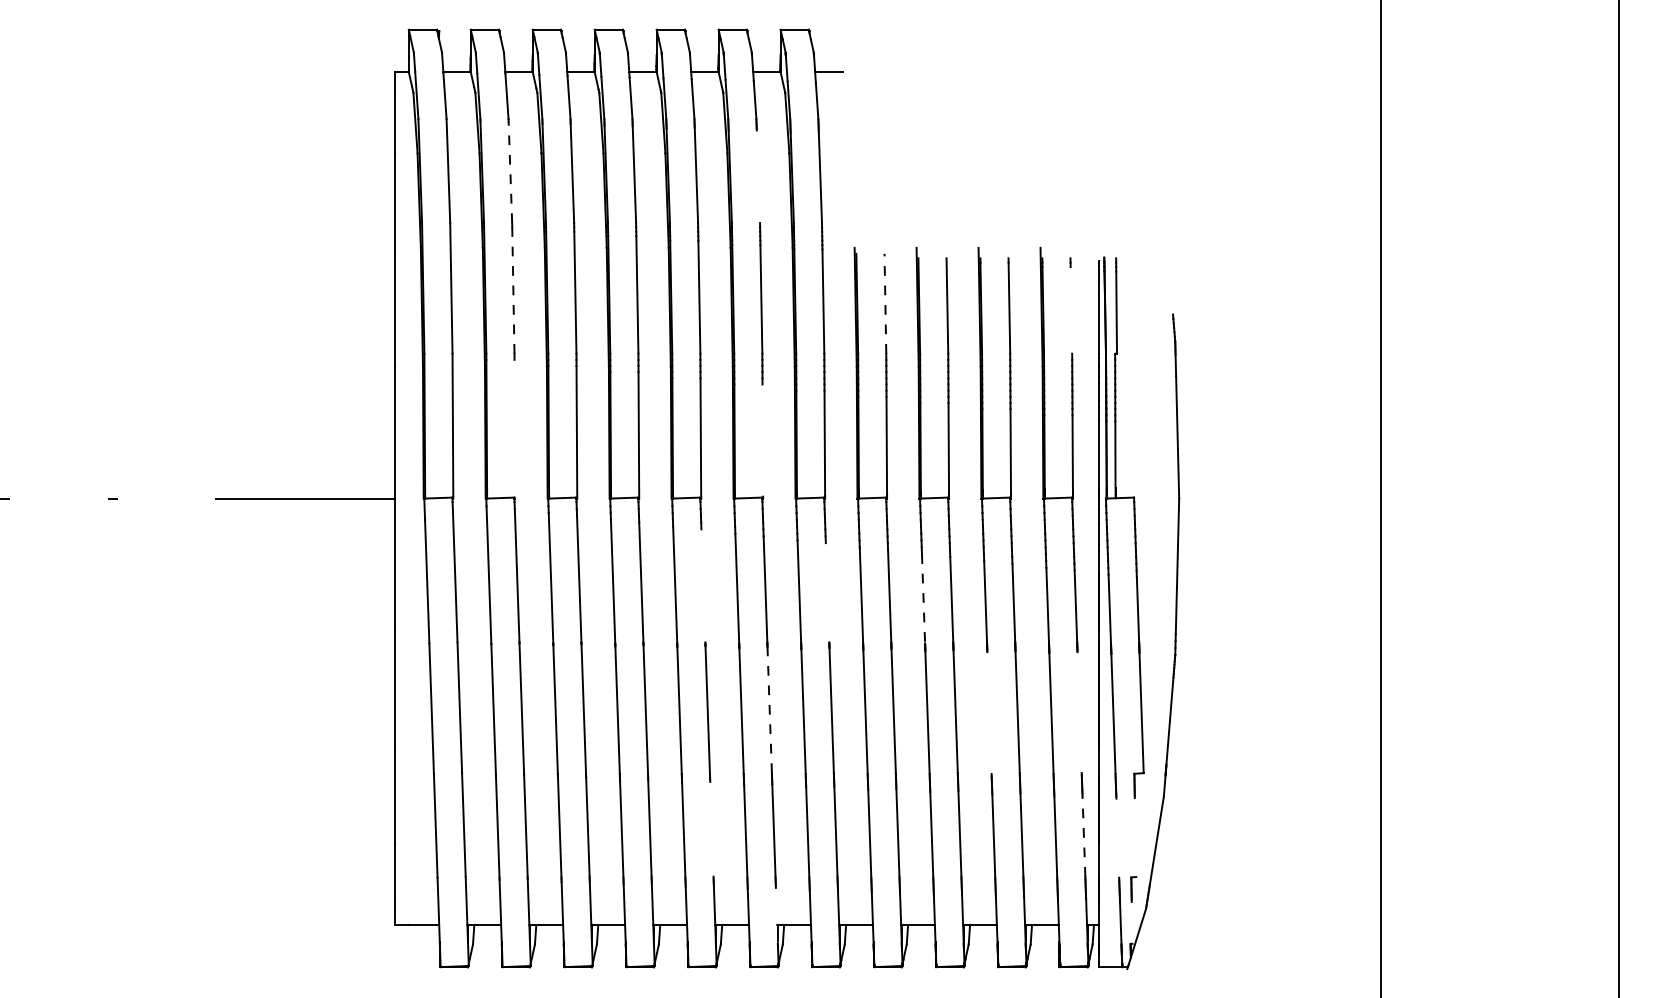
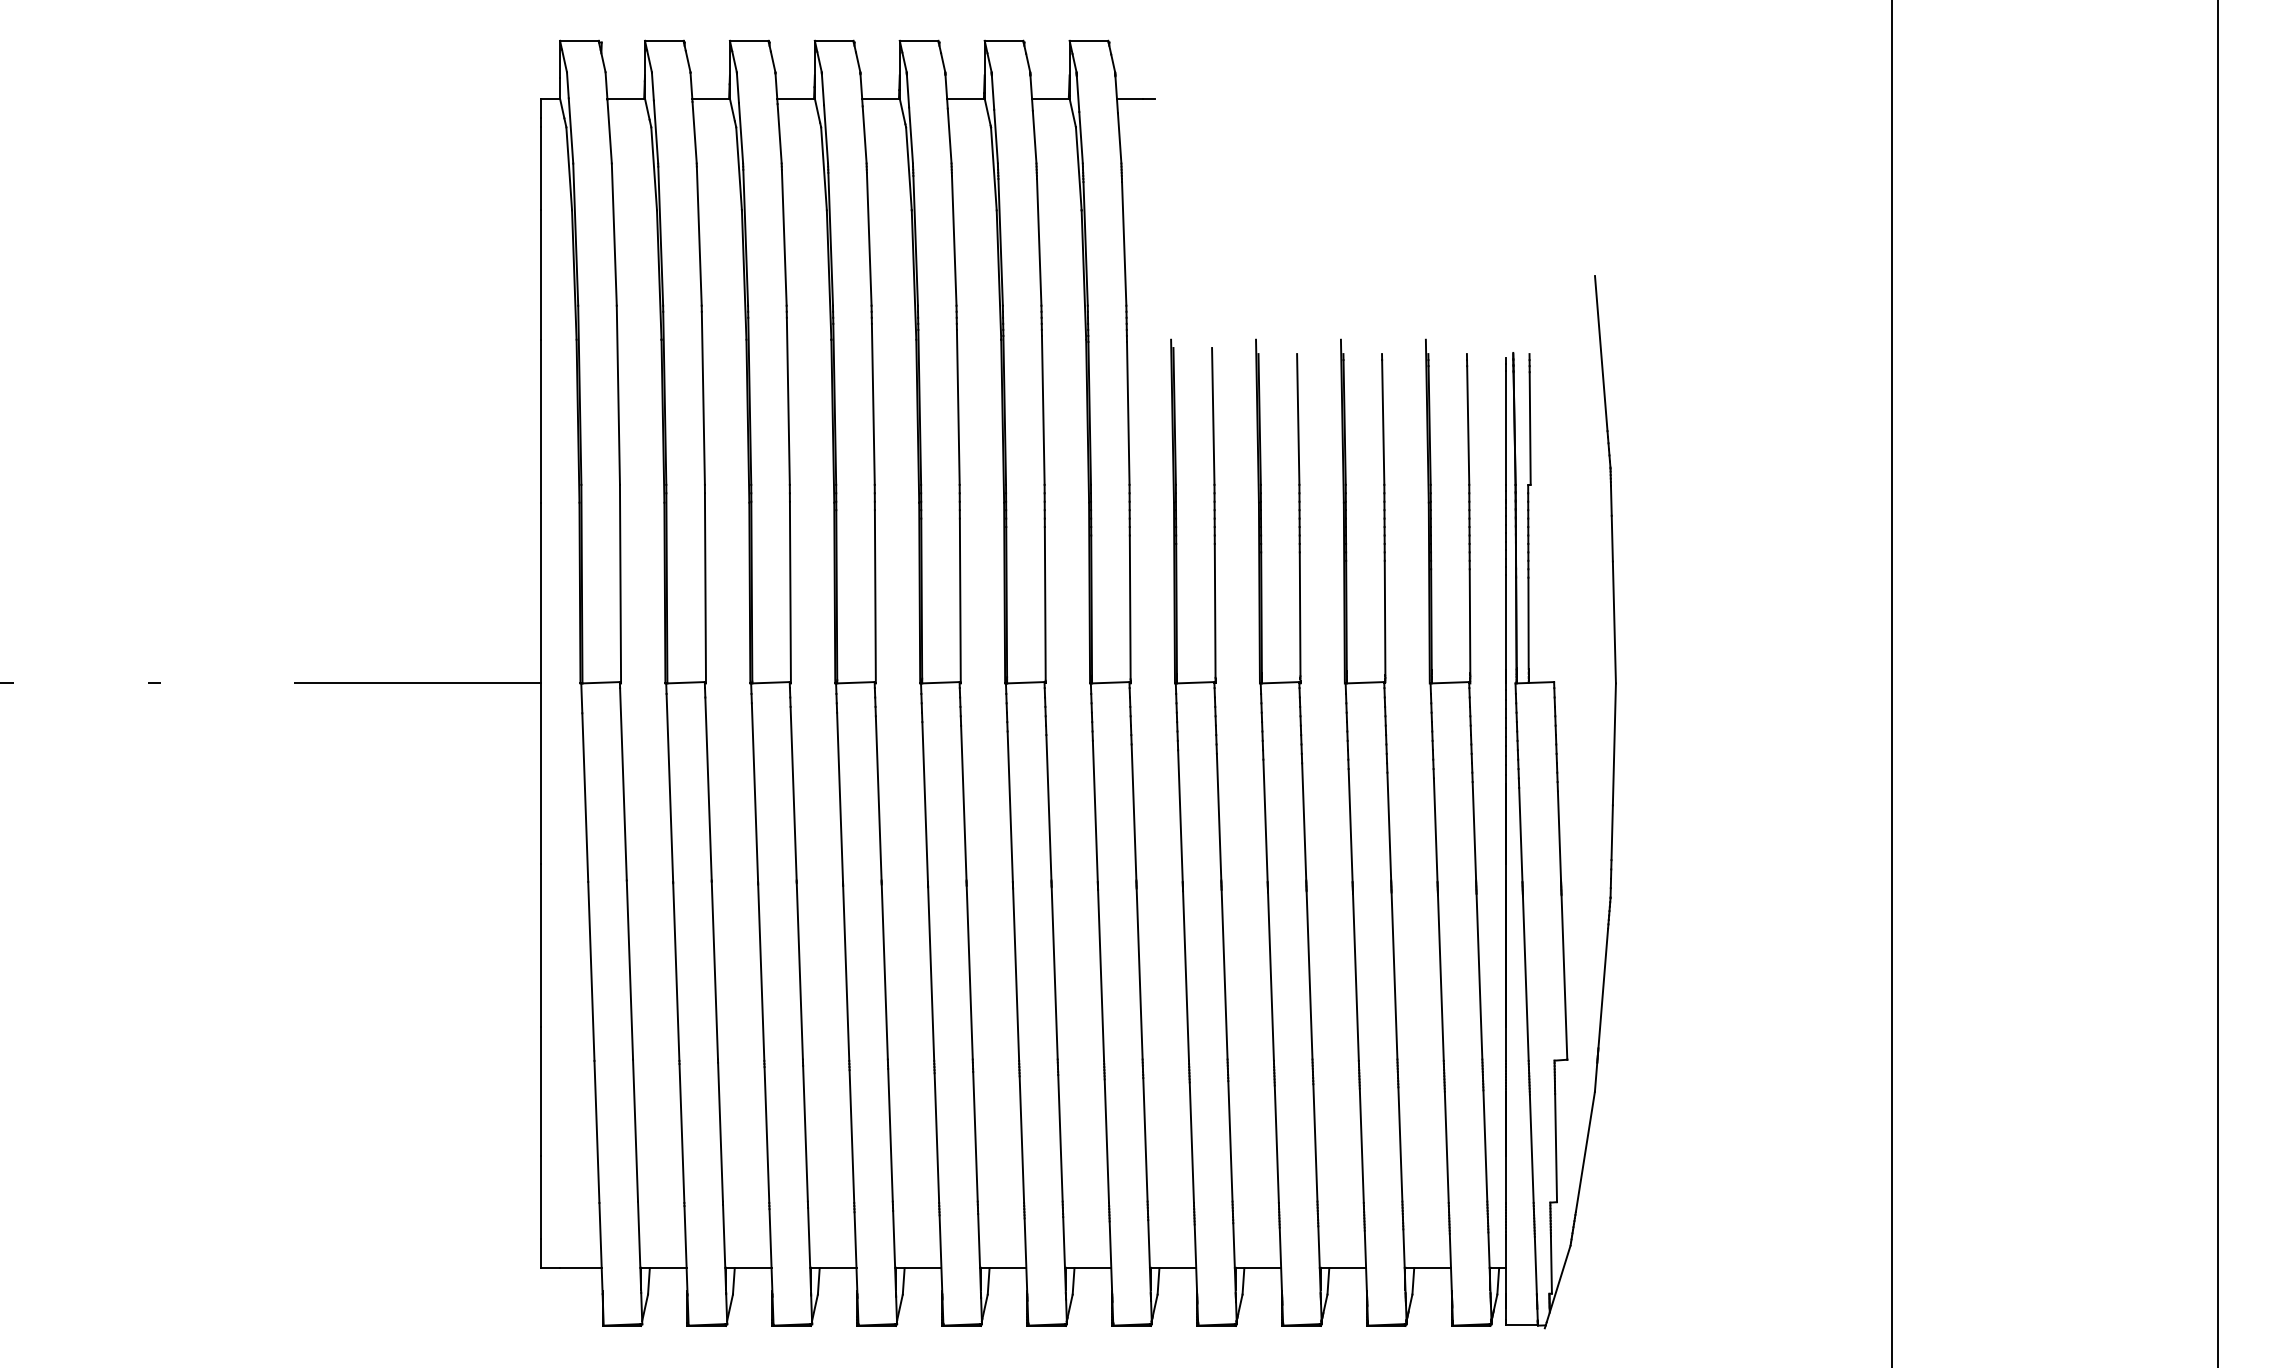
line: (510, 172) -> (699, 236), dashed -> solid
line: (758, 176) -> (1039, 241), added
line: (1168, 257) -> (1601, 353), added
line: (513, 290) -> (703, 398), dashed -> solid
line: (885, 303) -> (1213, 415), dashed -> solid
line: (1071, 310) -> (1468, 425), added
line: (514, 429) -> (705, 588), added
line: (762, 440) -> (1044, 603), added
line: (703, 585) -> (963, 802), added
line: (827, 592) -> (1133, 812), added
line: (923, 599) -> (1265, 821), dashed -> solid
line: (769, 709) -> (1054, 972), dashed -> solid
line: (989, 712) -> (1355, 976), added
line: (1079, 712) -> (1479, 976), added
line: (711, 829) -> (975, 1136), added
line: (1084, 835) -> (1485, 1145), dashed -> solid
line: (1117, 837) -> (1531, 1148), added
line: (1135, 837) -> (1556, 1147), added
line: (776, 915) -> (1064, 1254), added
line: (1131, 922) -> (1550, 1264), added

